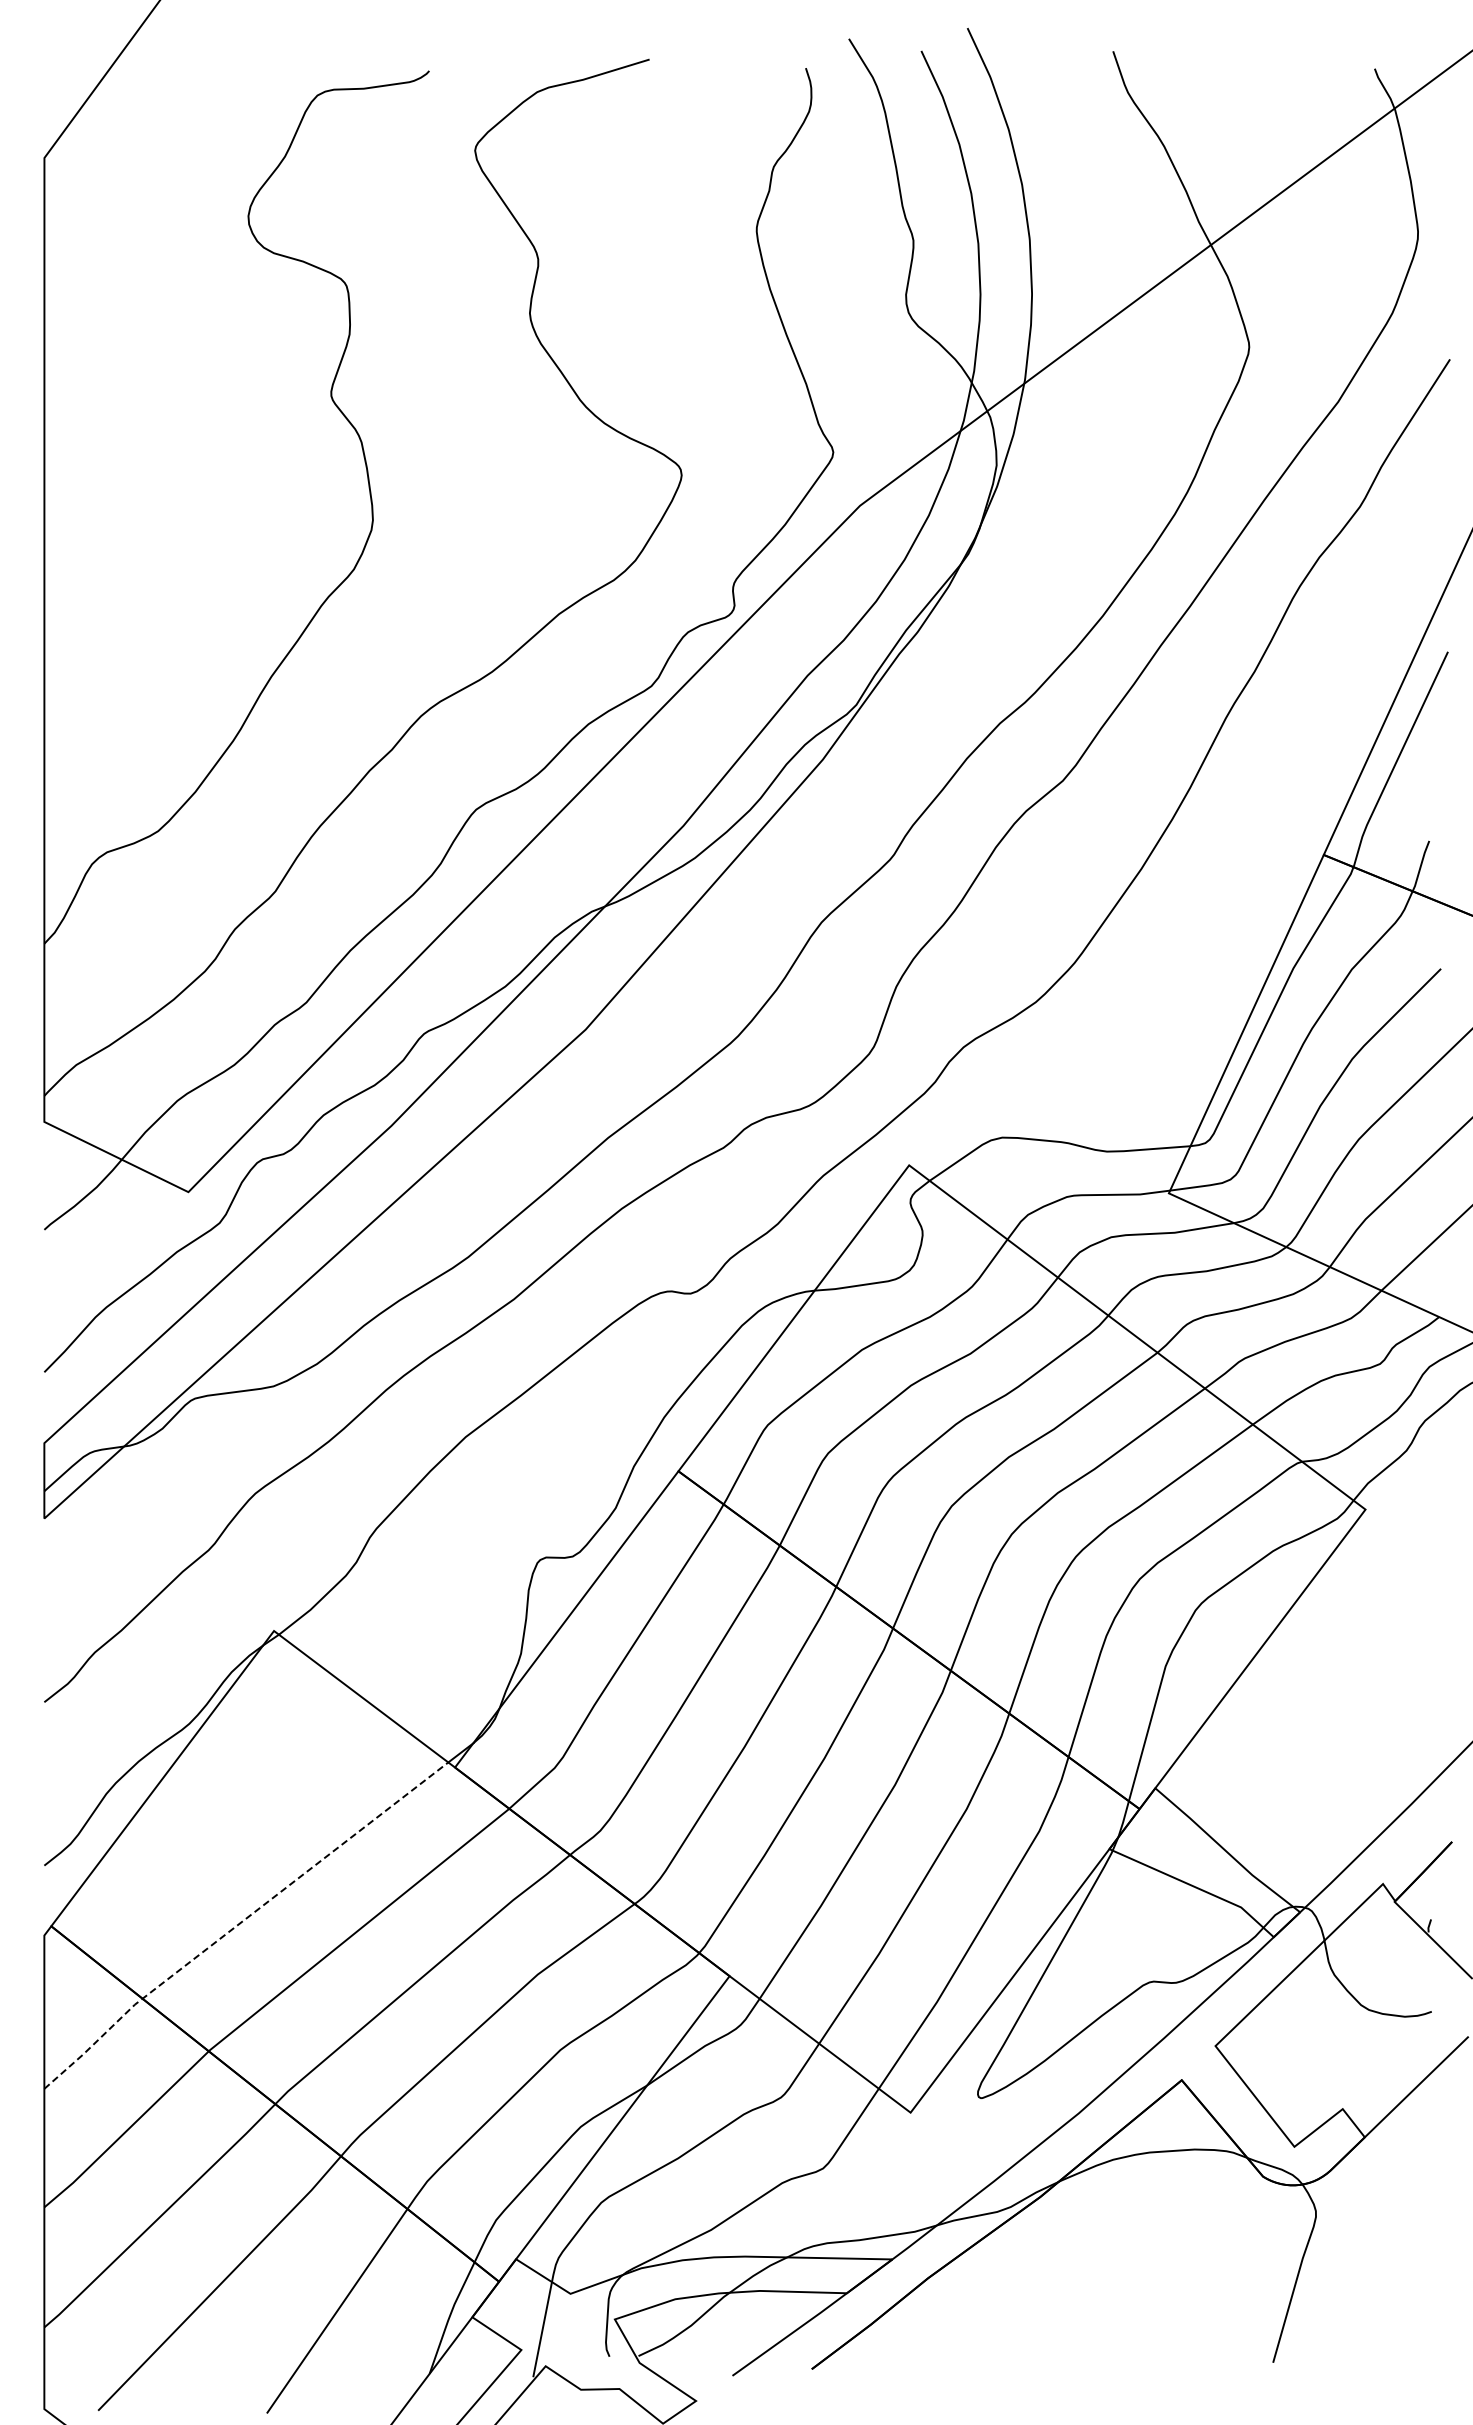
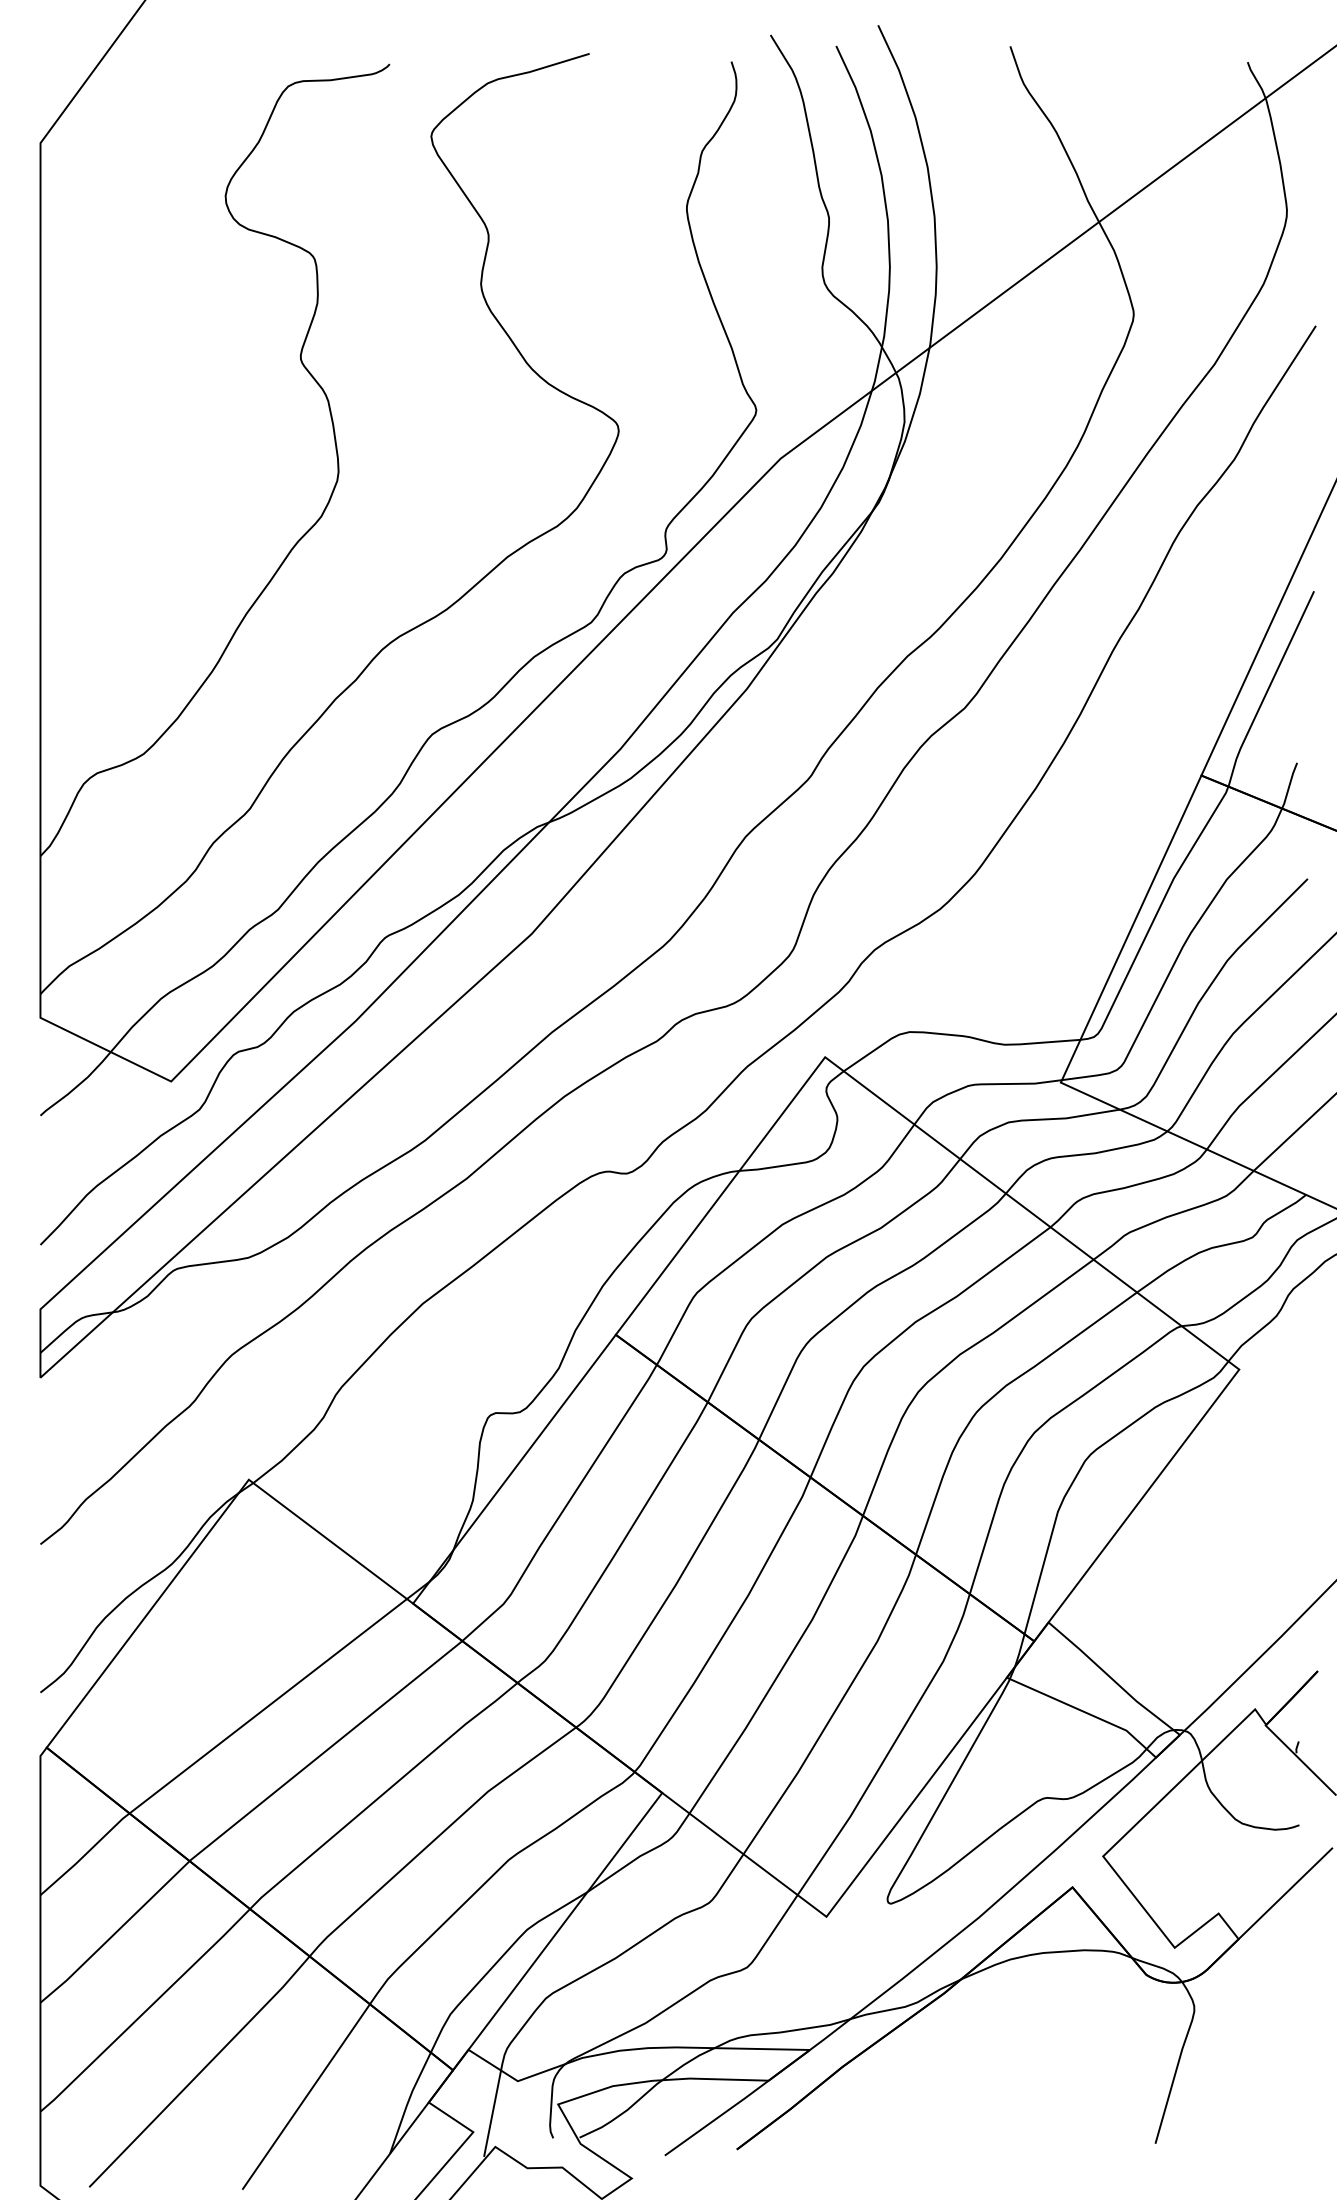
line: (241, 1922) -> (219, 1744), dashed -> solid

